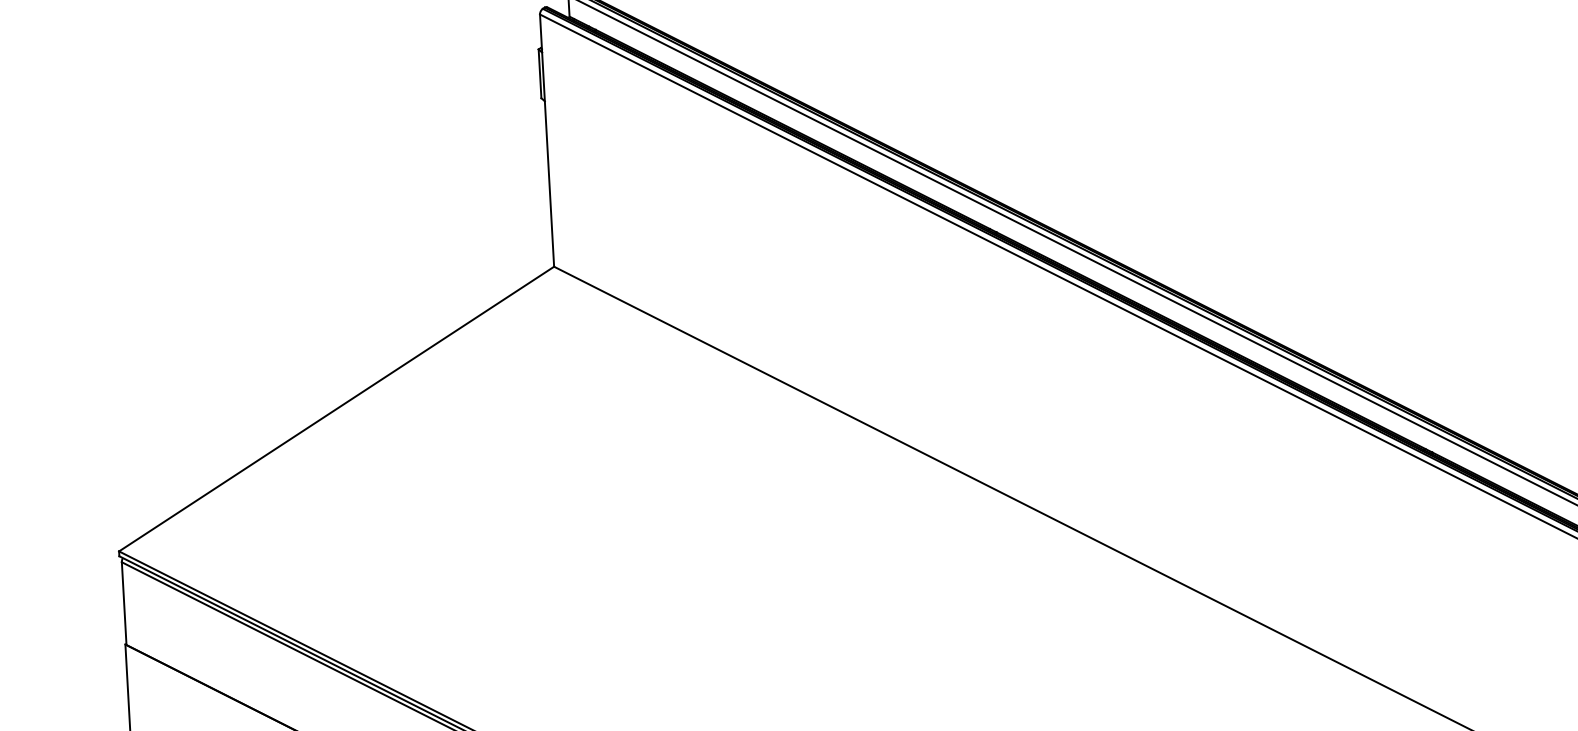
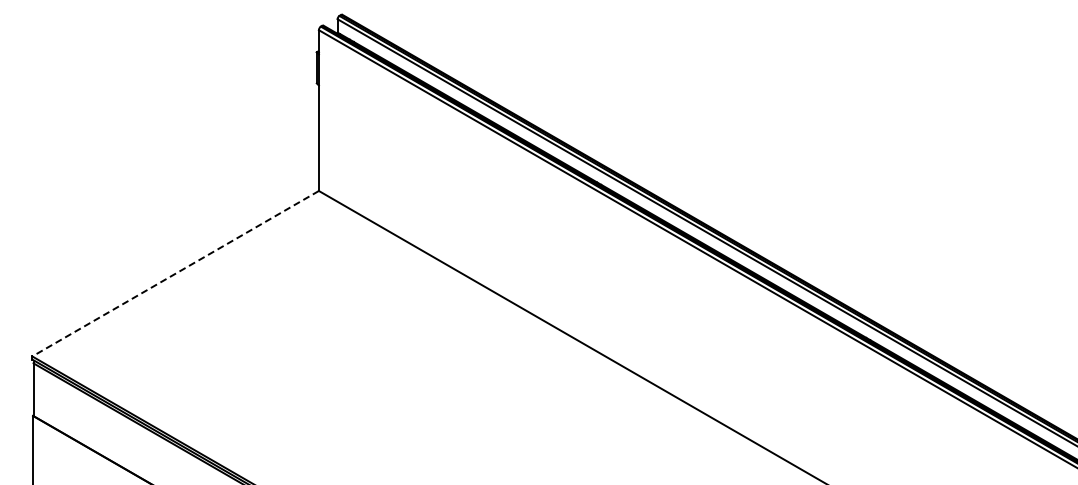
line: (336, 408) -> (175, 273), solid -> dashed

